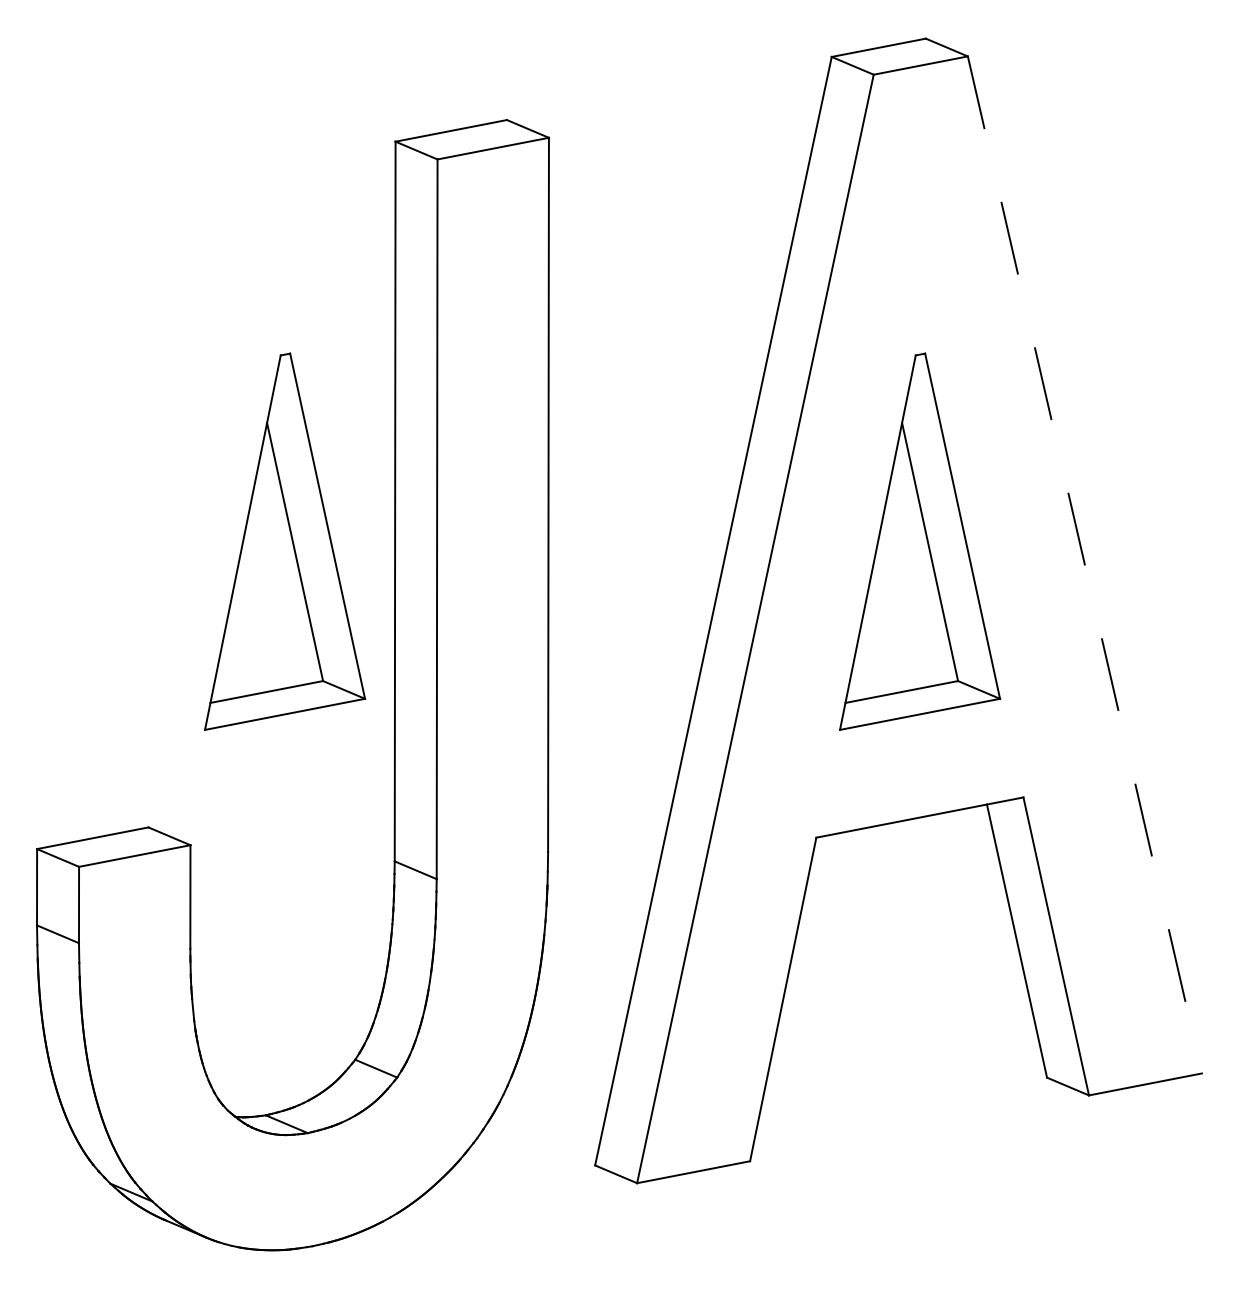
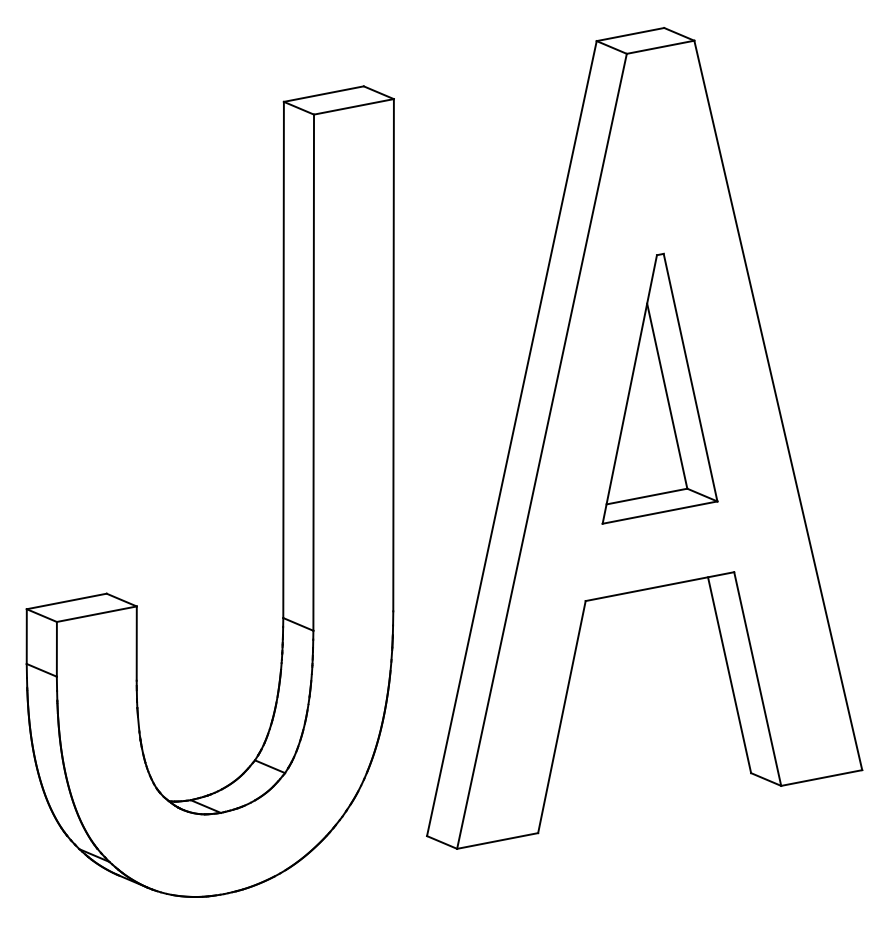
part: (285, 541) -> (204, 388), removed
line: (1084, 564) -> (777, 405), dashed -> solid

